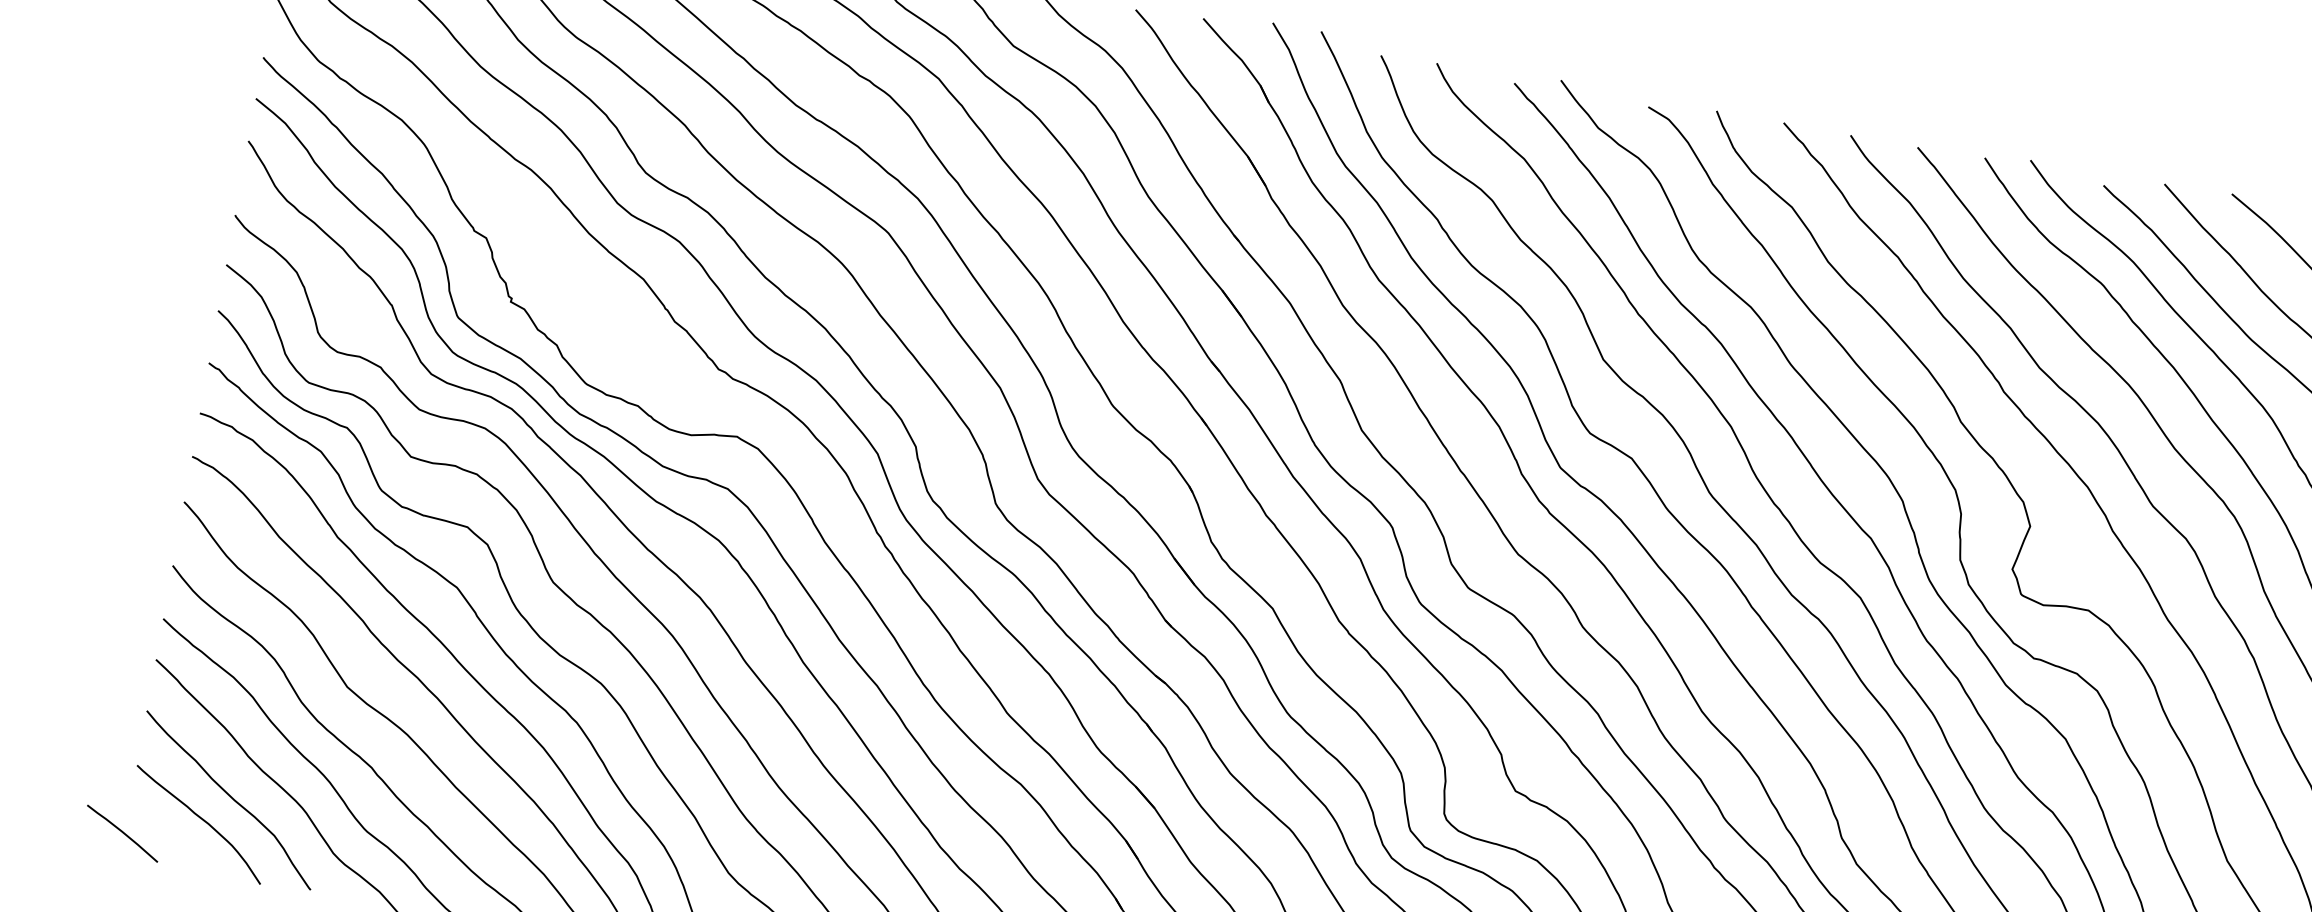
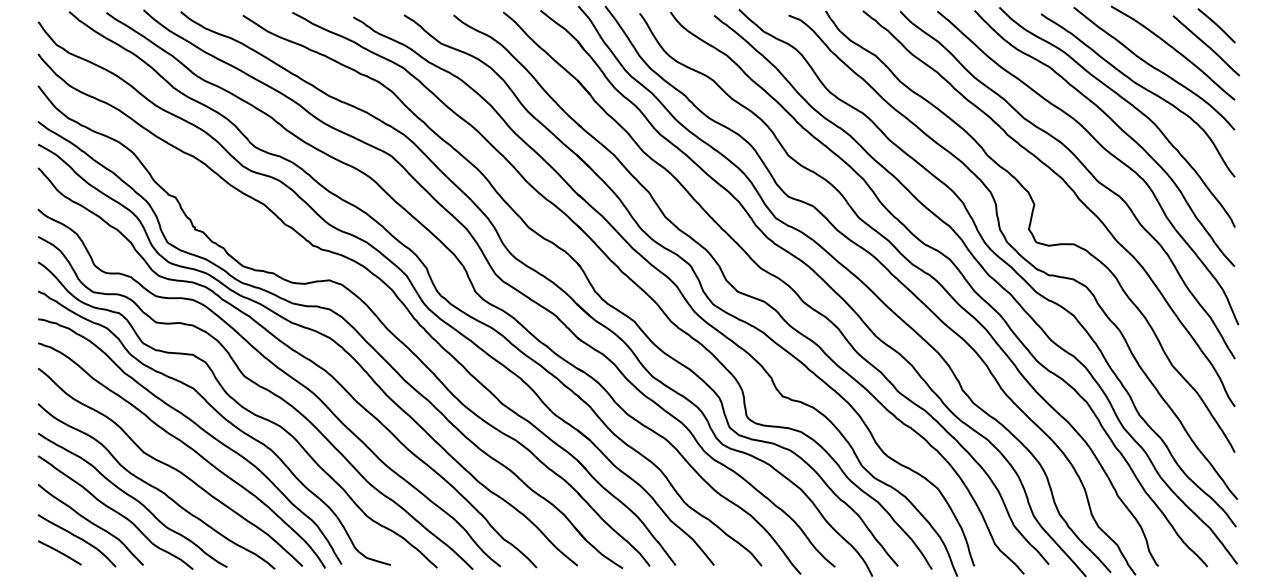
line: (122, 832) -> (59, 552), moved

